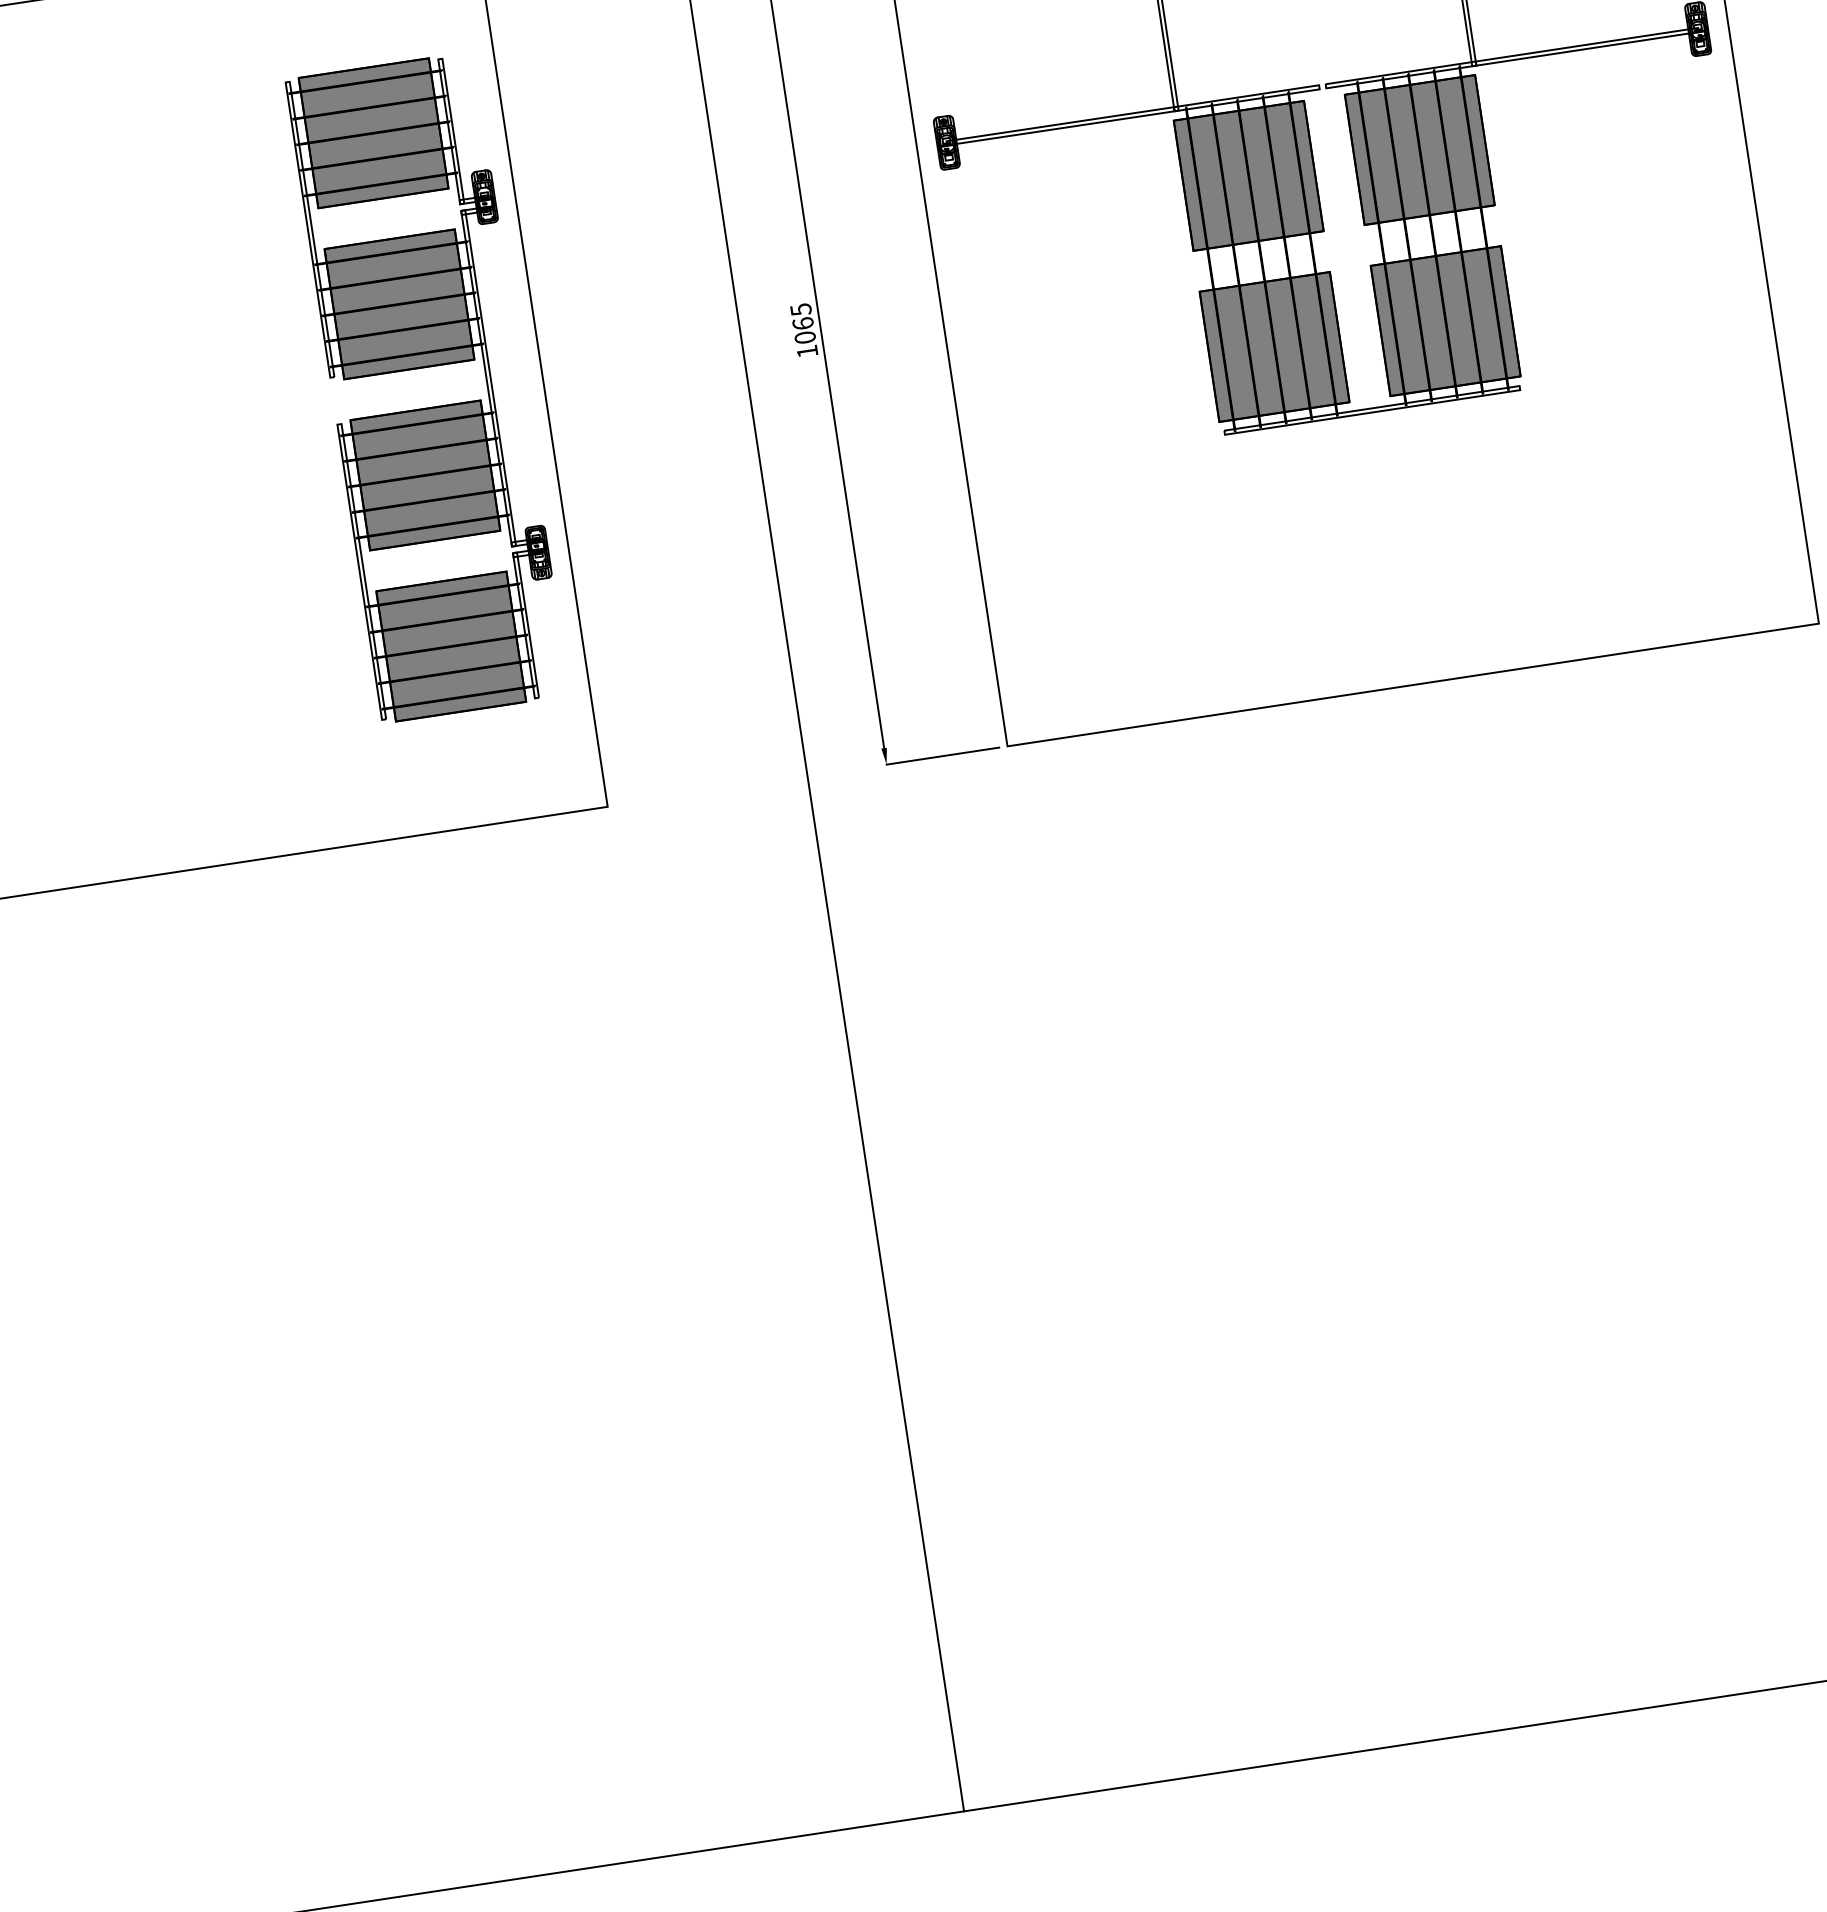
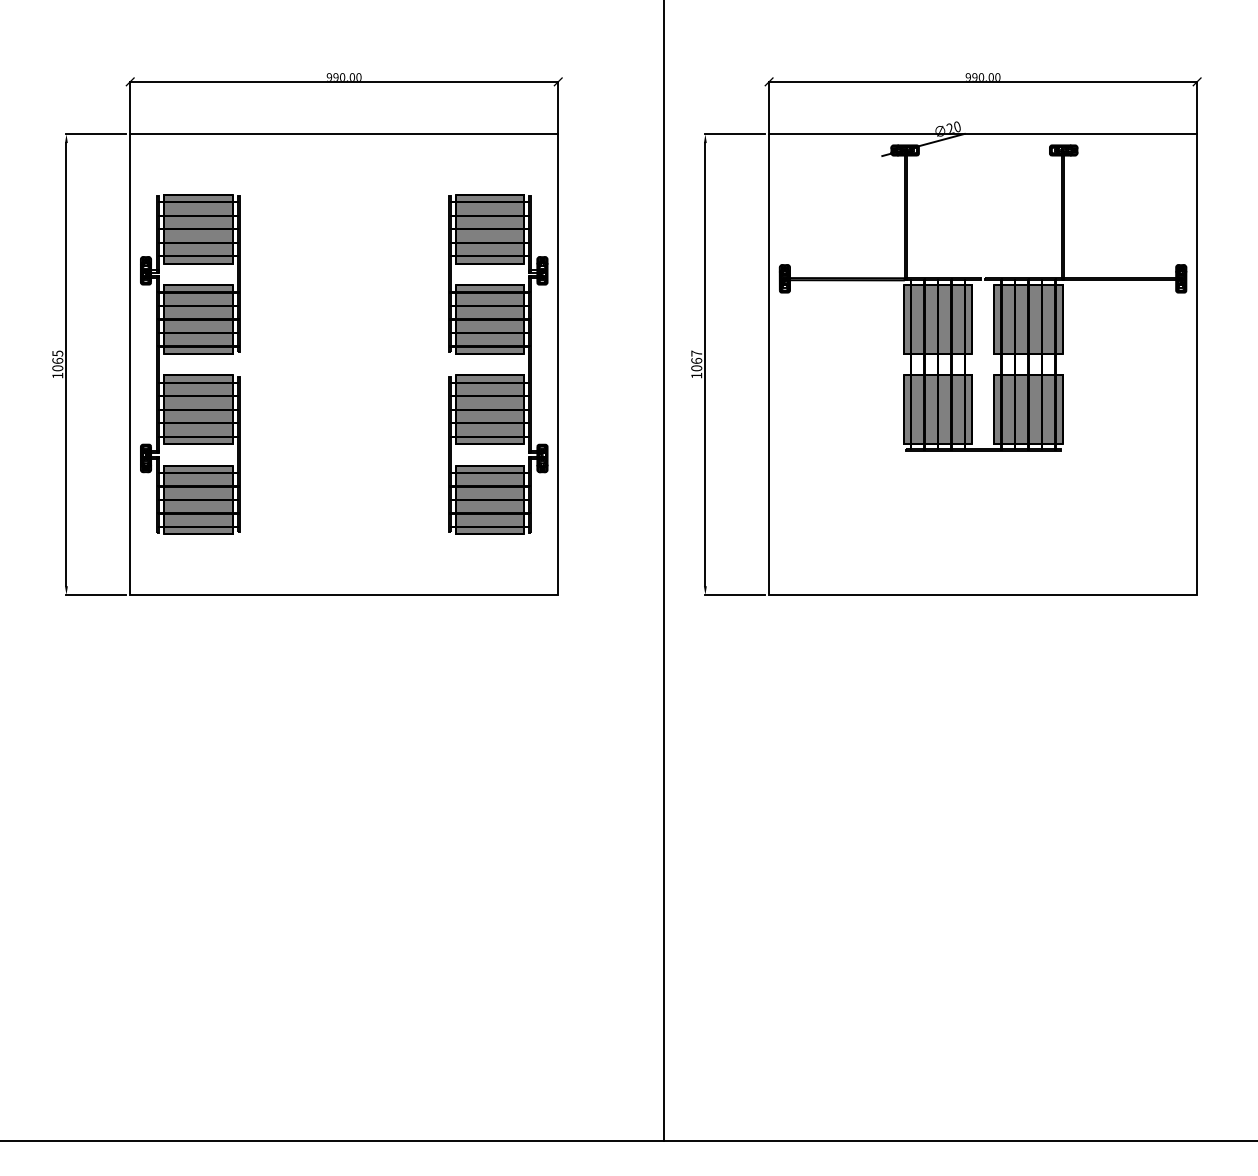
text: (800, 309) -> (696, 353), 1065 -> 1067

